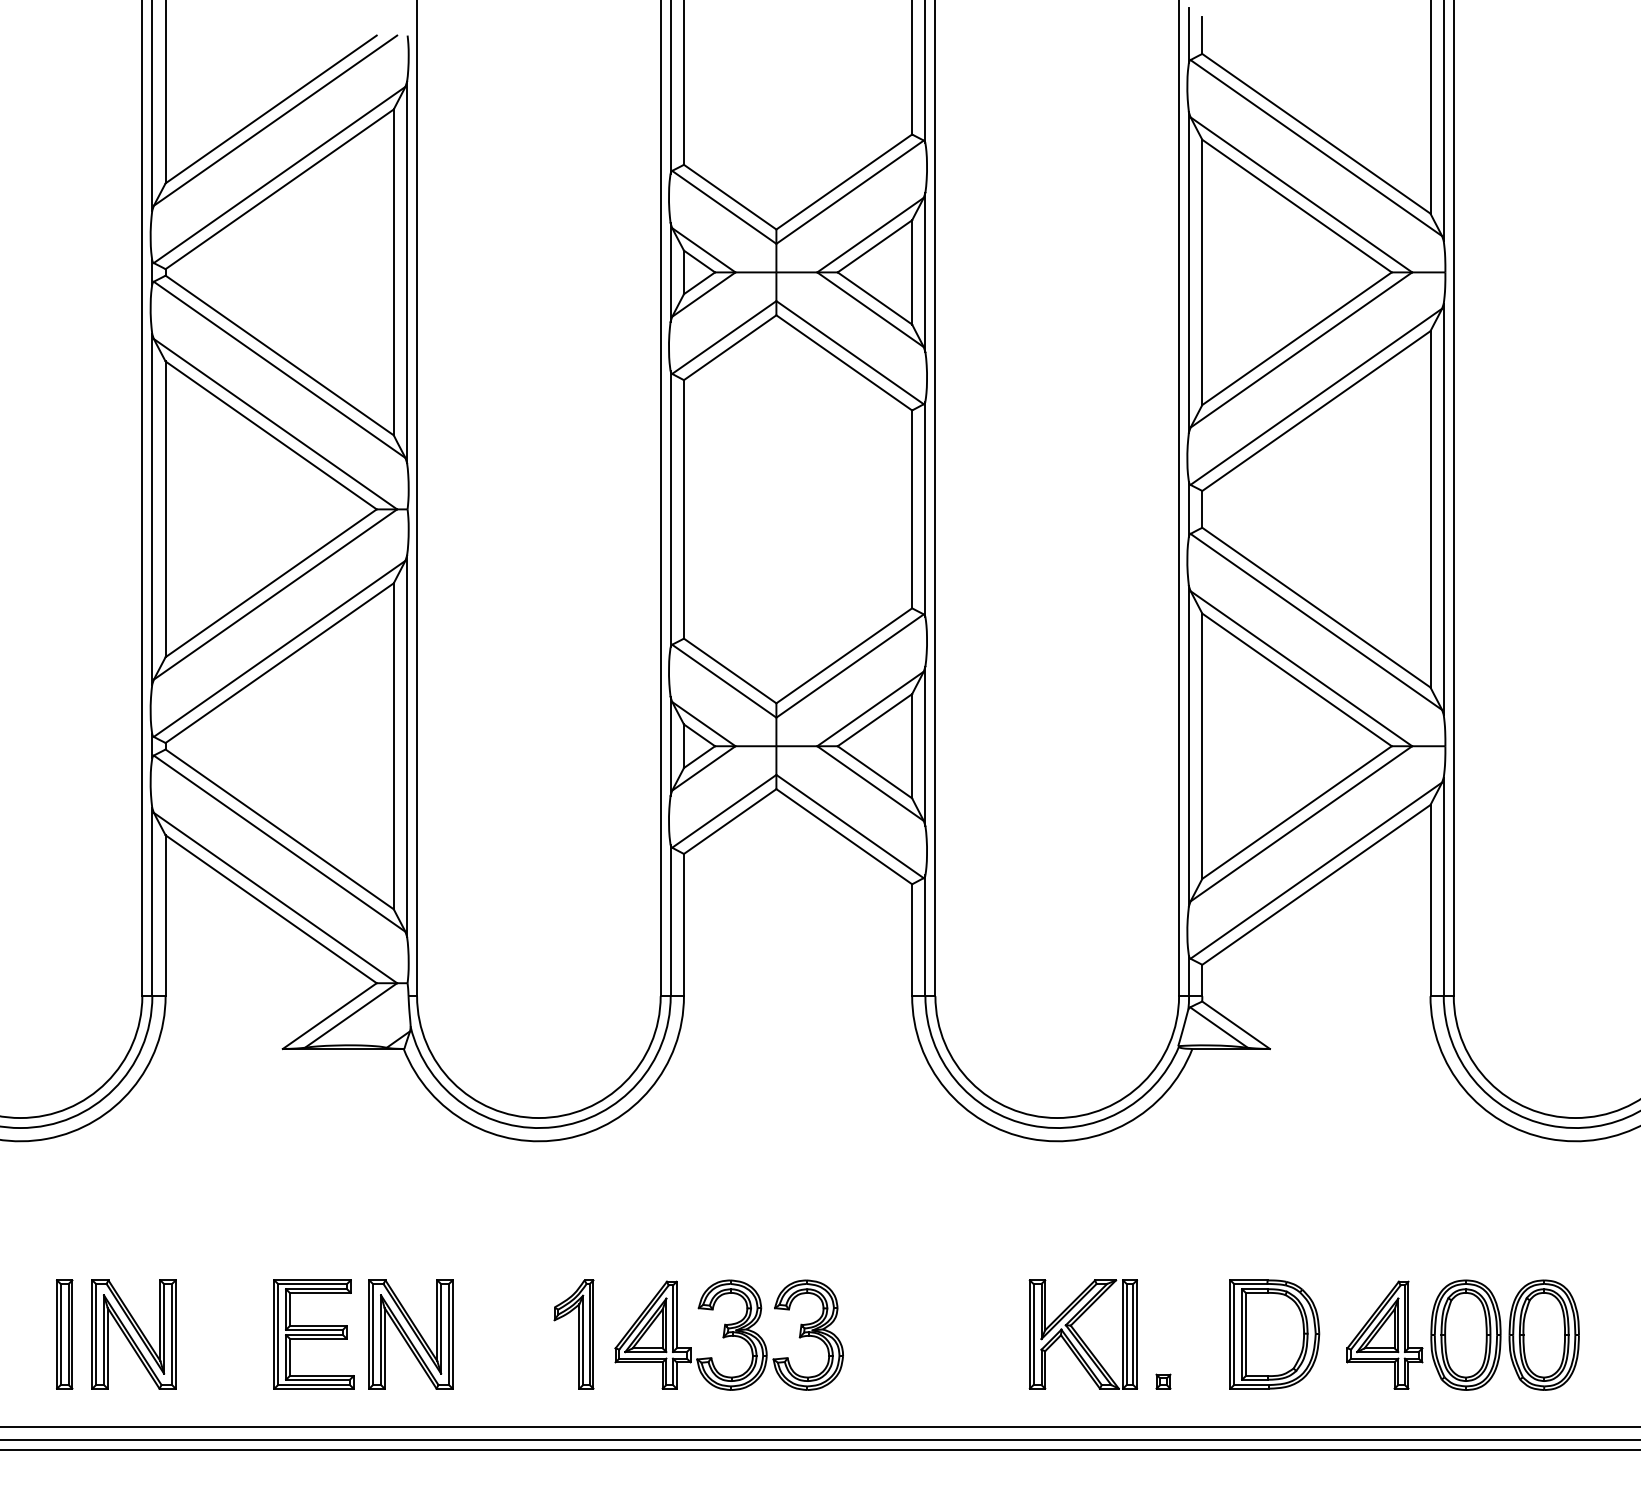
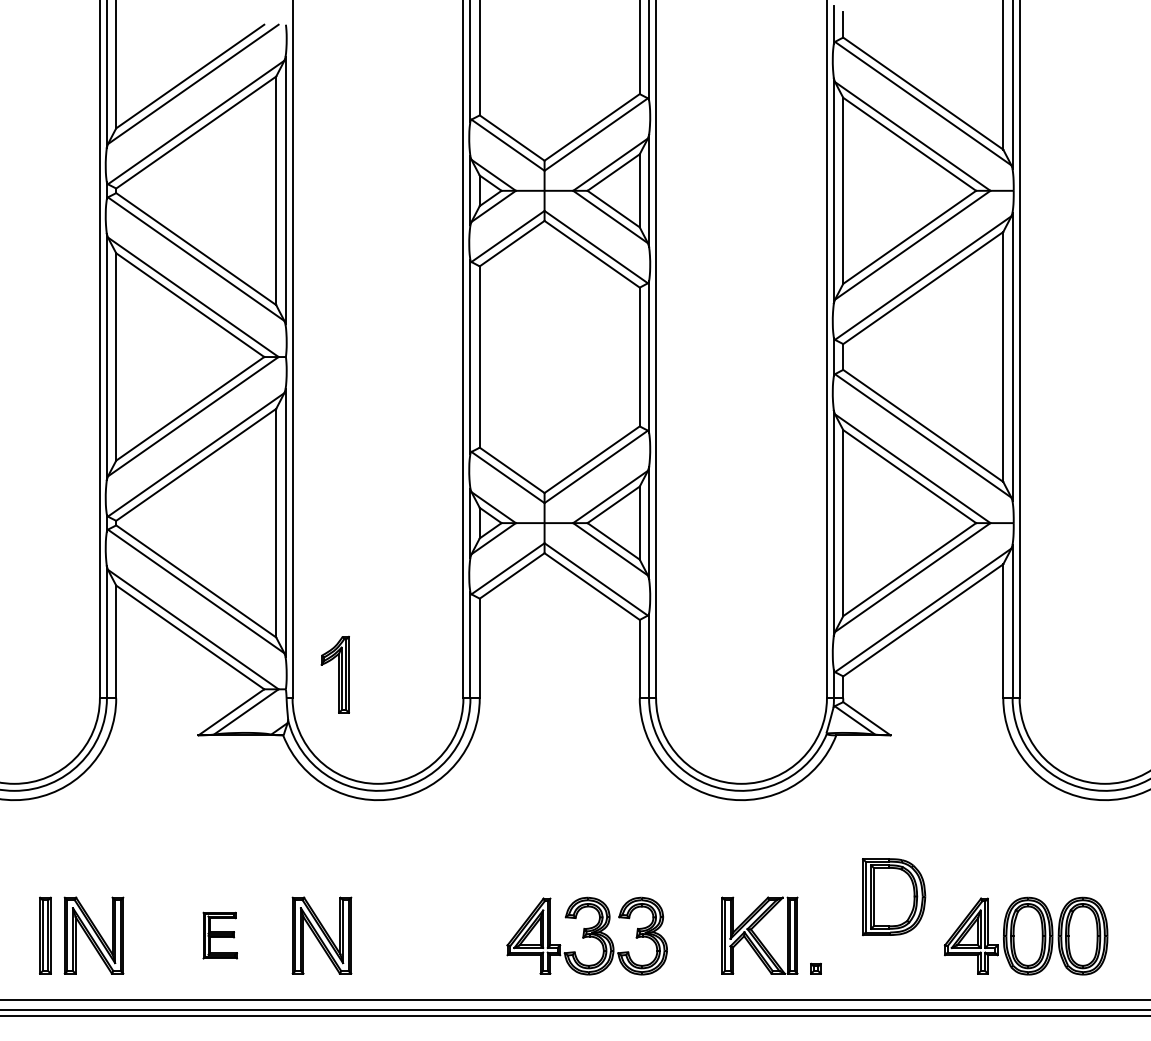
part: (313, 1334) -> (219, 935), size x0.6
part: (410, 1334) -> (321, 935), moved
part: (573, 1334) -> (334, 674), moved
part: (728, 1334) -> (586, 935), moved
part: (1274, 1334) -> (893, 897), moved

